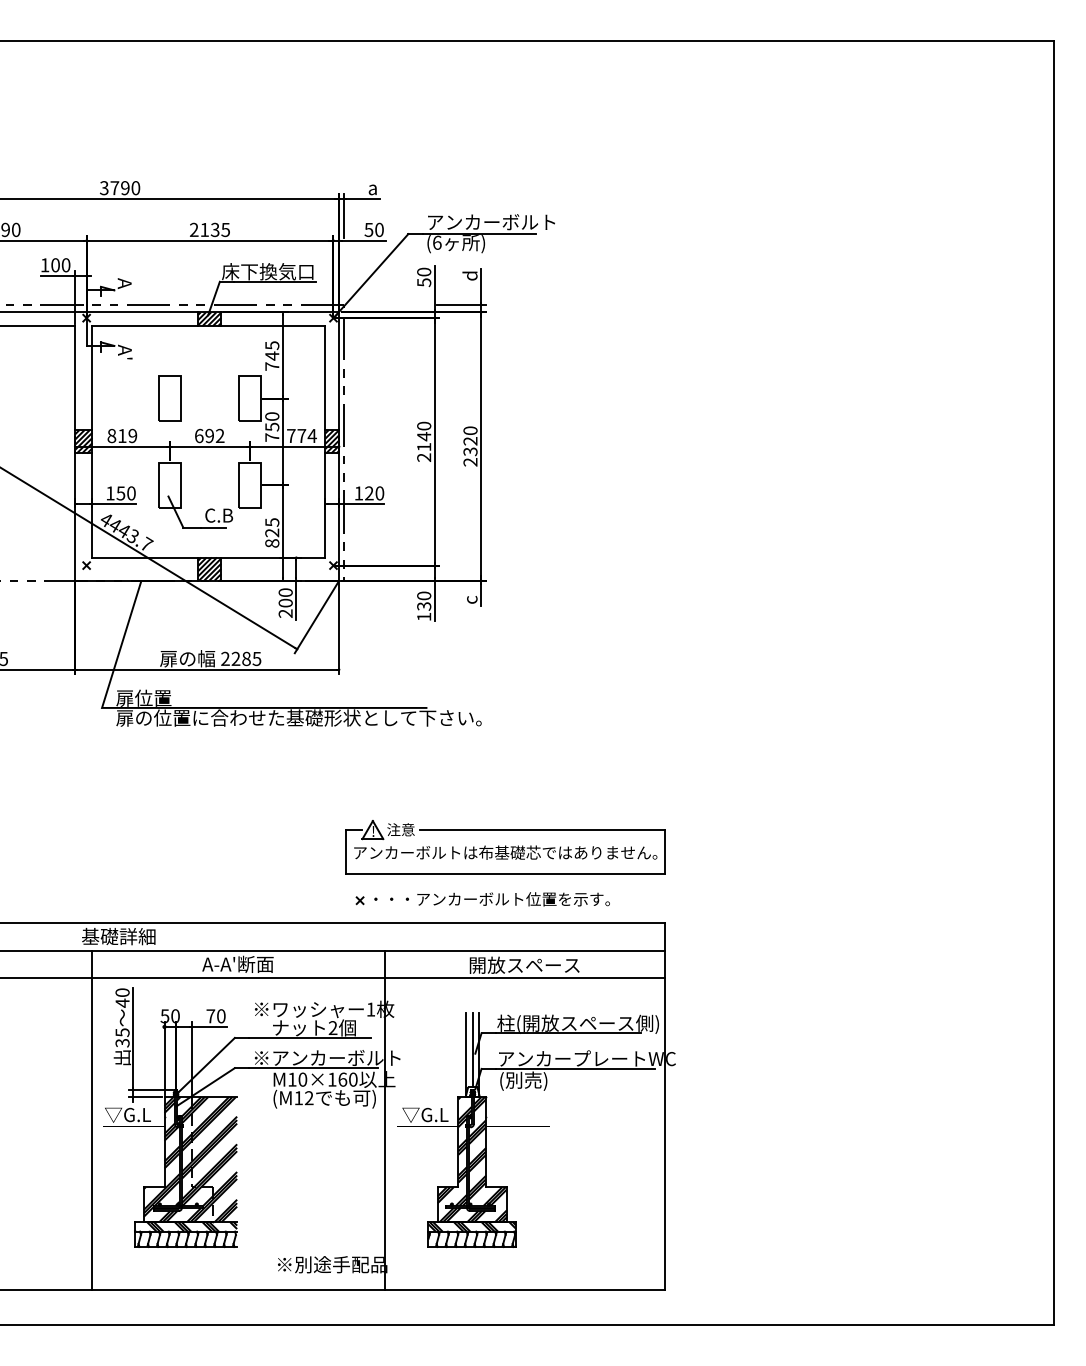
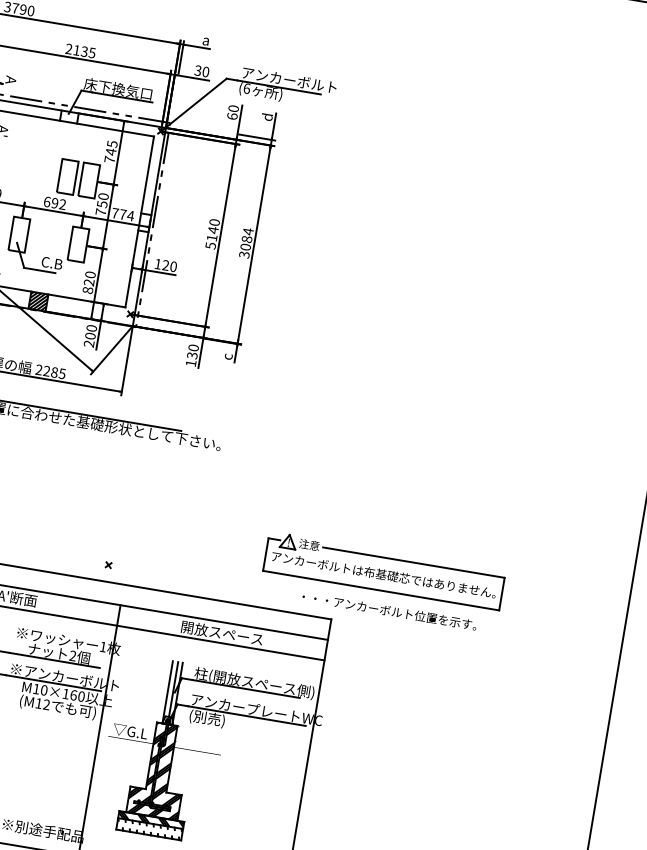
text: (369, 229) -> (198, 70), 50 -> 30
text: (424, 282) -> (232, 116), 50 -> 60
hatch: (209, 319) -> (69, 117), removed
part: (169, 398) -> (67, 176), moved
hatch: (332, 441) -> (145, 222), removed
text: (470, 446) -> (246, 243), 2320 -> 3084
text: (424, 457) -> (211, 245), 2140 -> 5140
text: (272, 522) -> (90, 274), 825 -> 820
part: (505, 847) -> (384, 570), moved
text: (491, 899) -> (389, 611), moved
hatch: (472, 1239) -> (149, 829), removed

